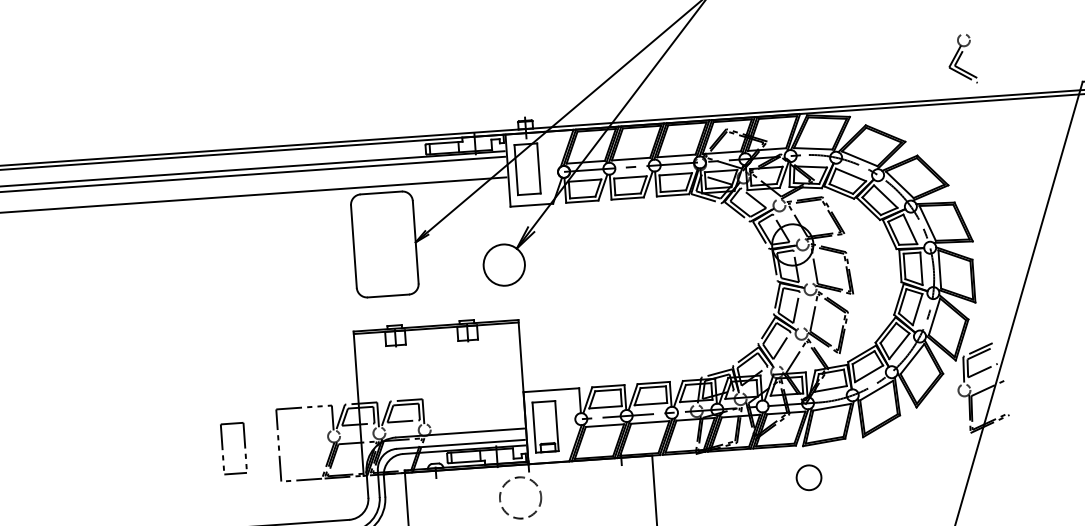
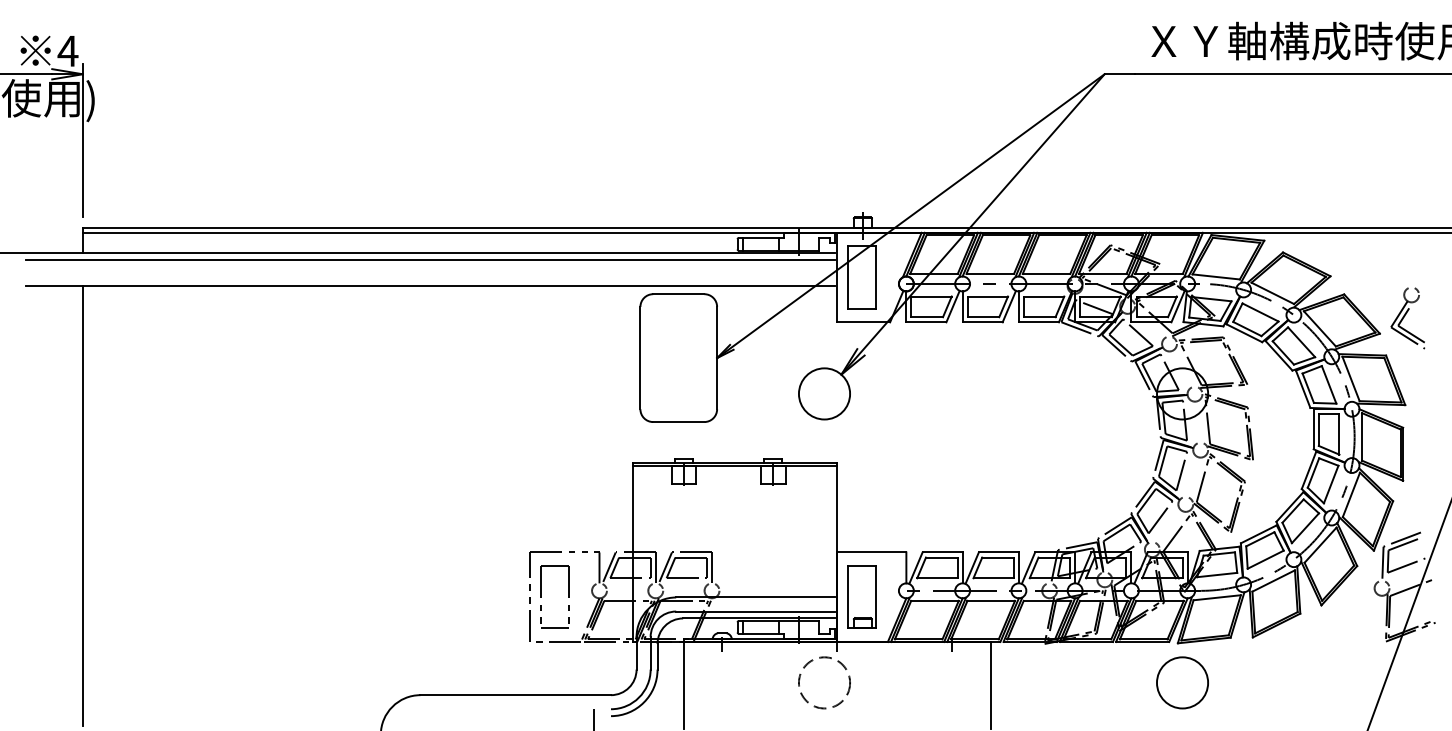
part: (961, 59) -> (1407, 318), moved
part: (223, 448) -> (541, 596), moved
circle: (808, 477) -> (1182, 682), size x1.67

